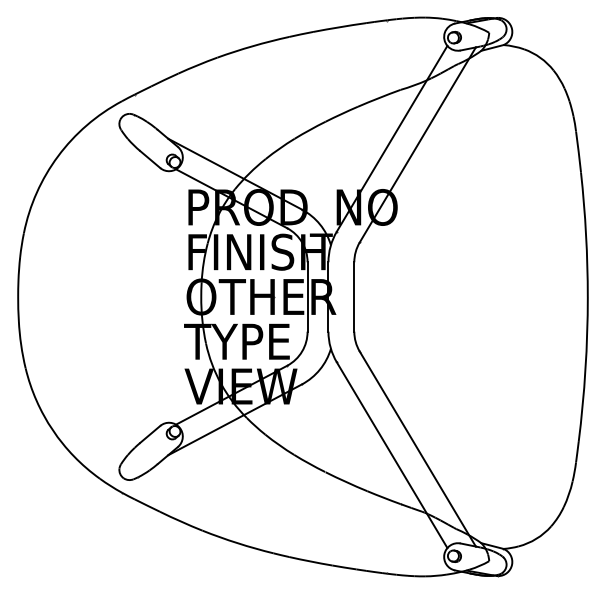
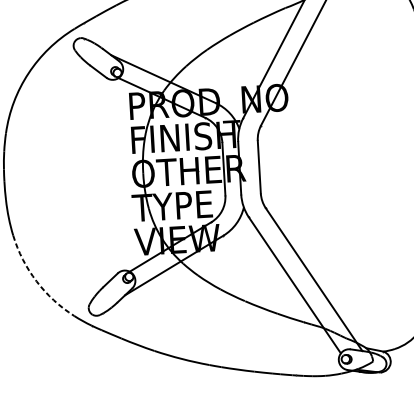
arc: (52, 430) -> (36, 281), solid -> dashed

